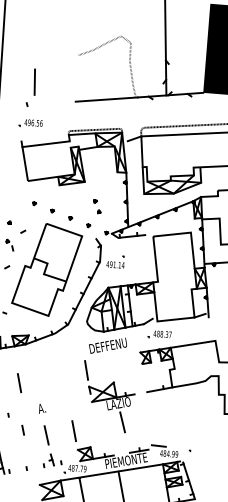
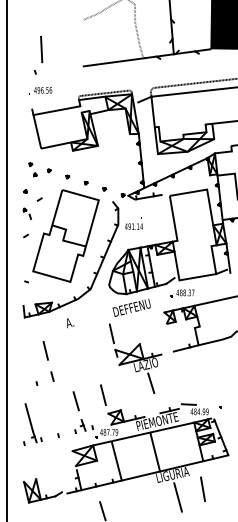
part: (96, 206) -> (32, 169), moved
text: (42, 409) -> (70, 323), moved
line: (23, 430) -> (52, 376), moved

